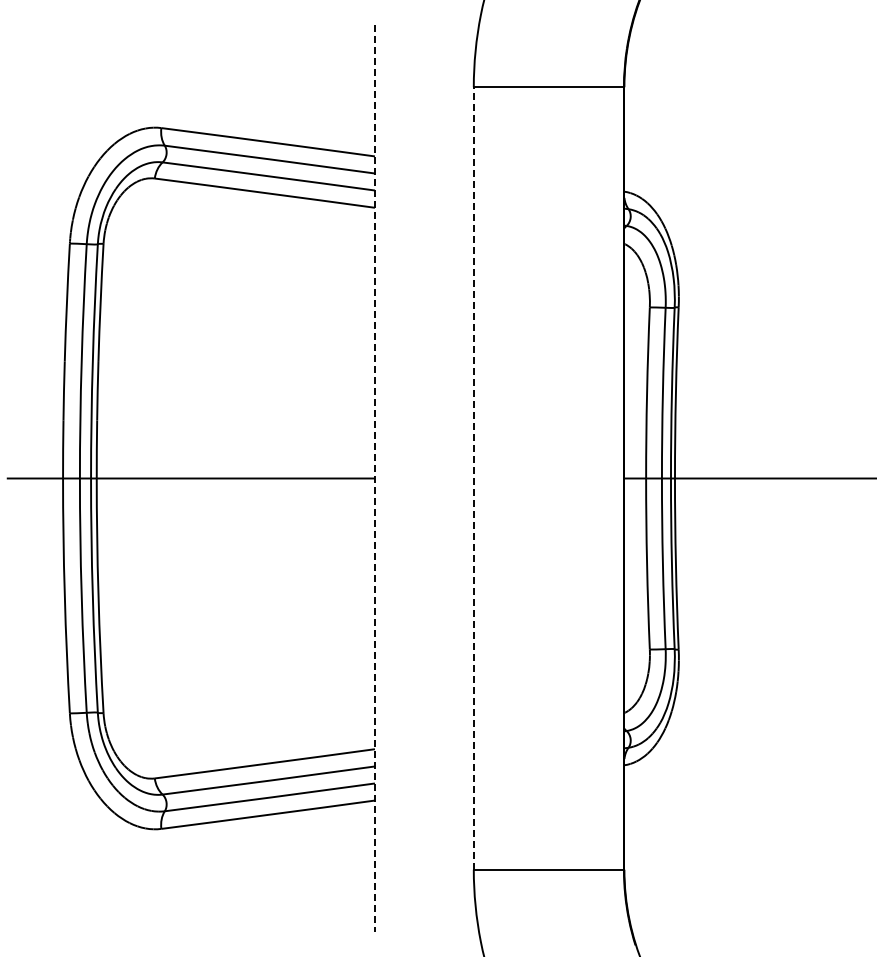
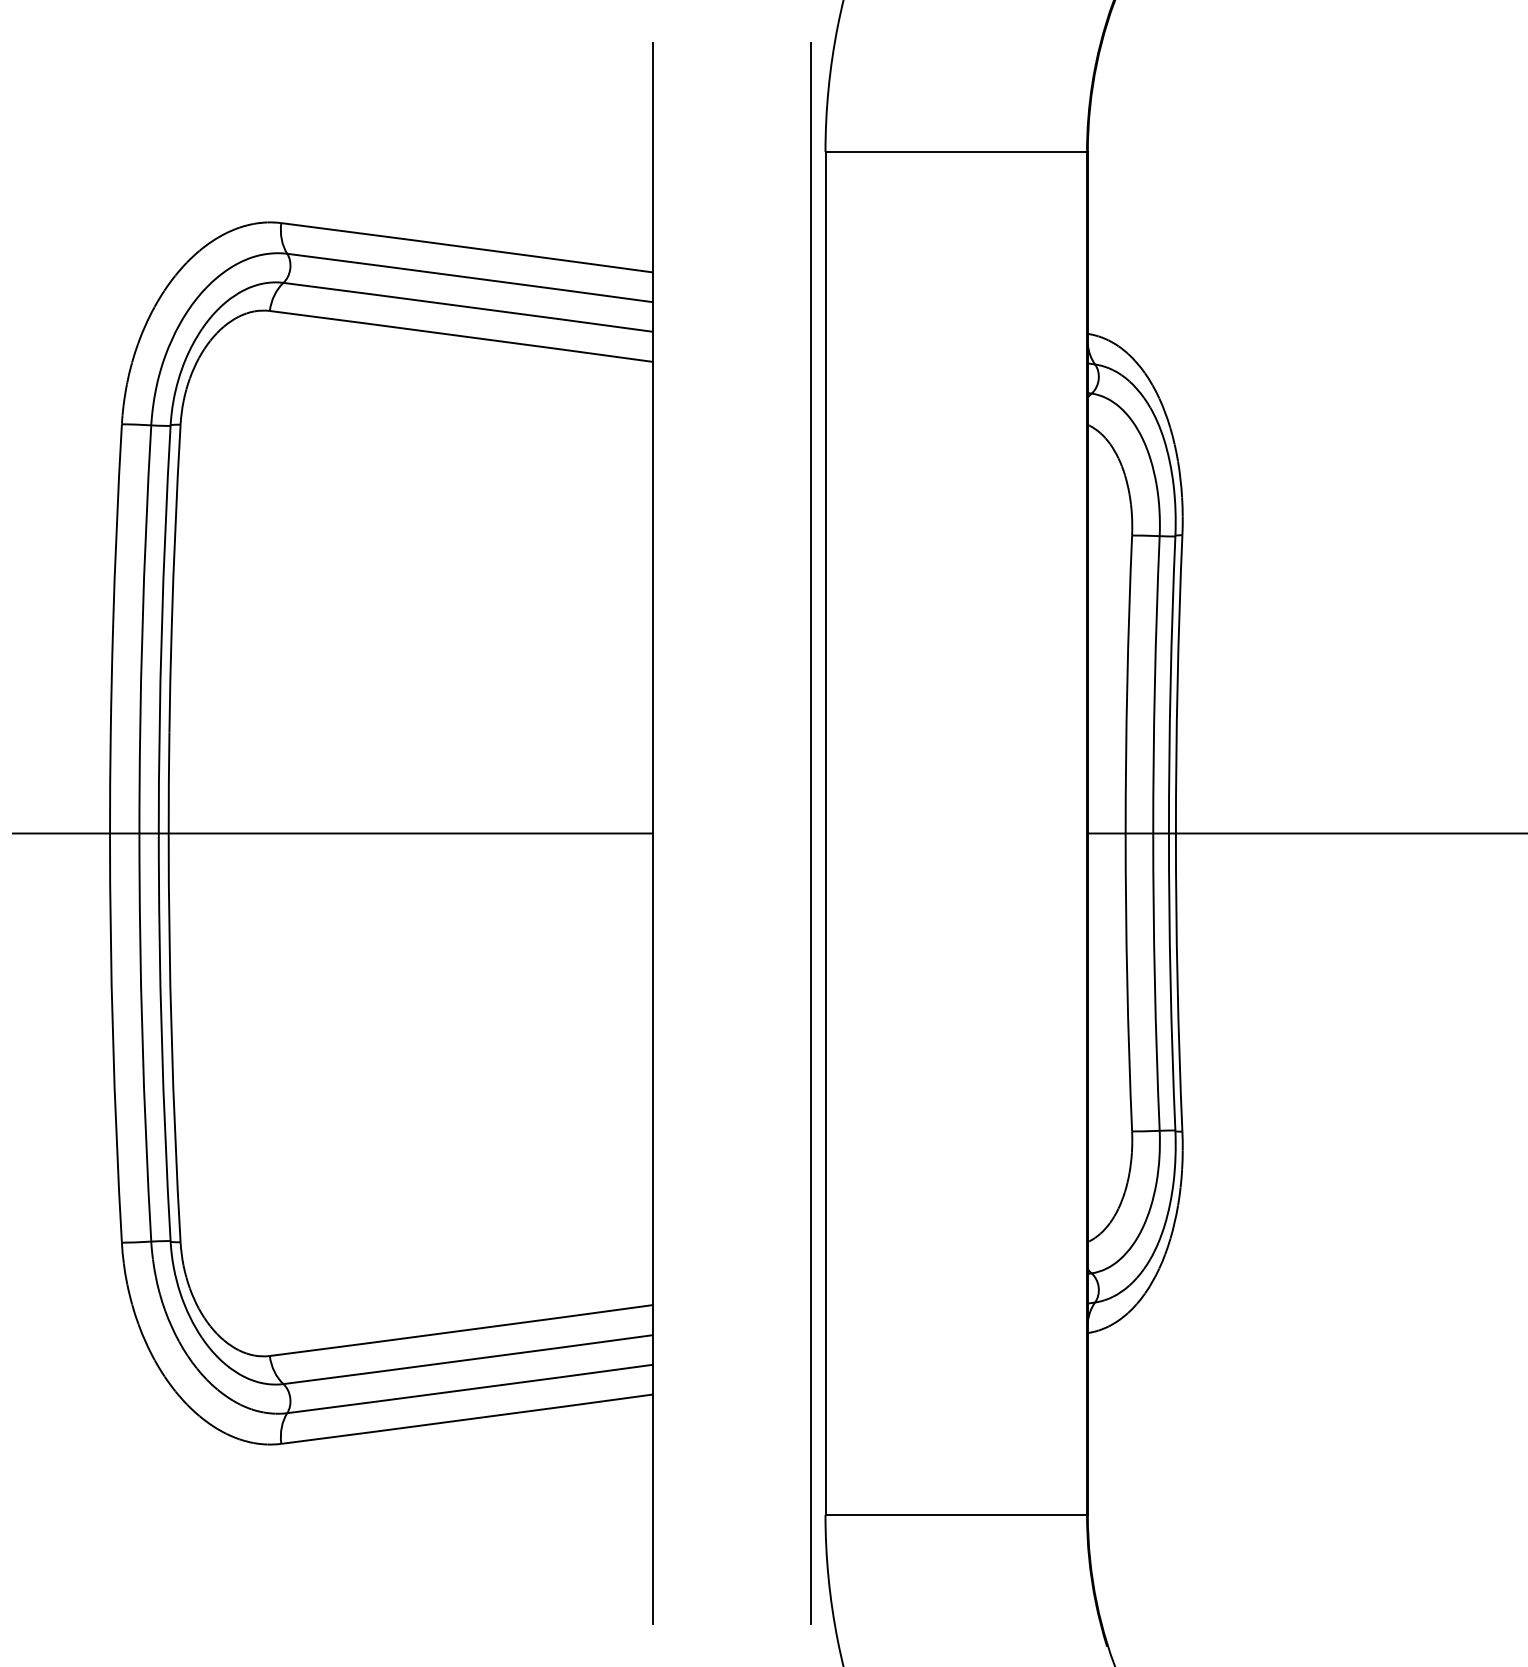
line: (473, 477) -> (824, 831), dashed -> solid
line: (374, 478) -> (652, 833), dashed -> solid
line: (465, 478) -> (811, 833), added

